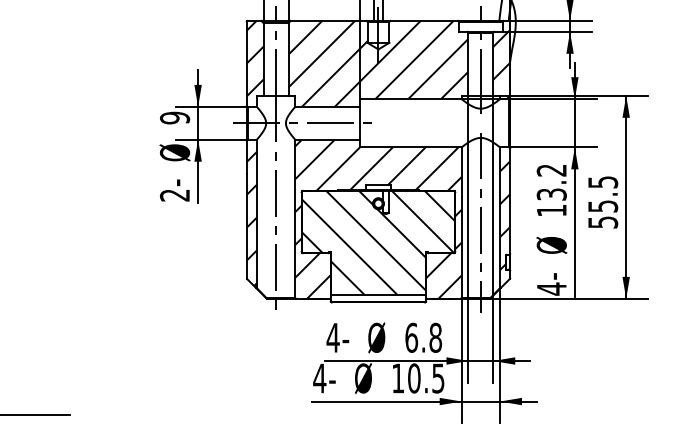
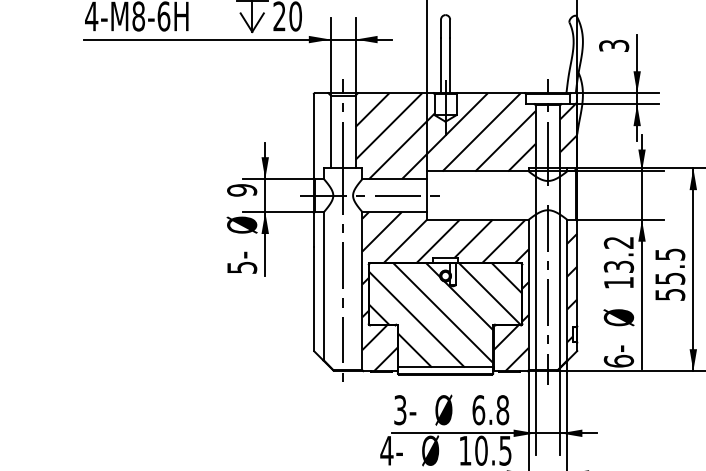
hatch: (254, 58) -> (321, 130), removed
text: (175, 195) -> (242, 267), 2- -> 5-
hatch: (251, 219) -> (318, 291), removed
text: (551, 289) -> (618, 361), 4- -> 6-
text: (332, 338) -> (399, 410), 4- -> 3-

